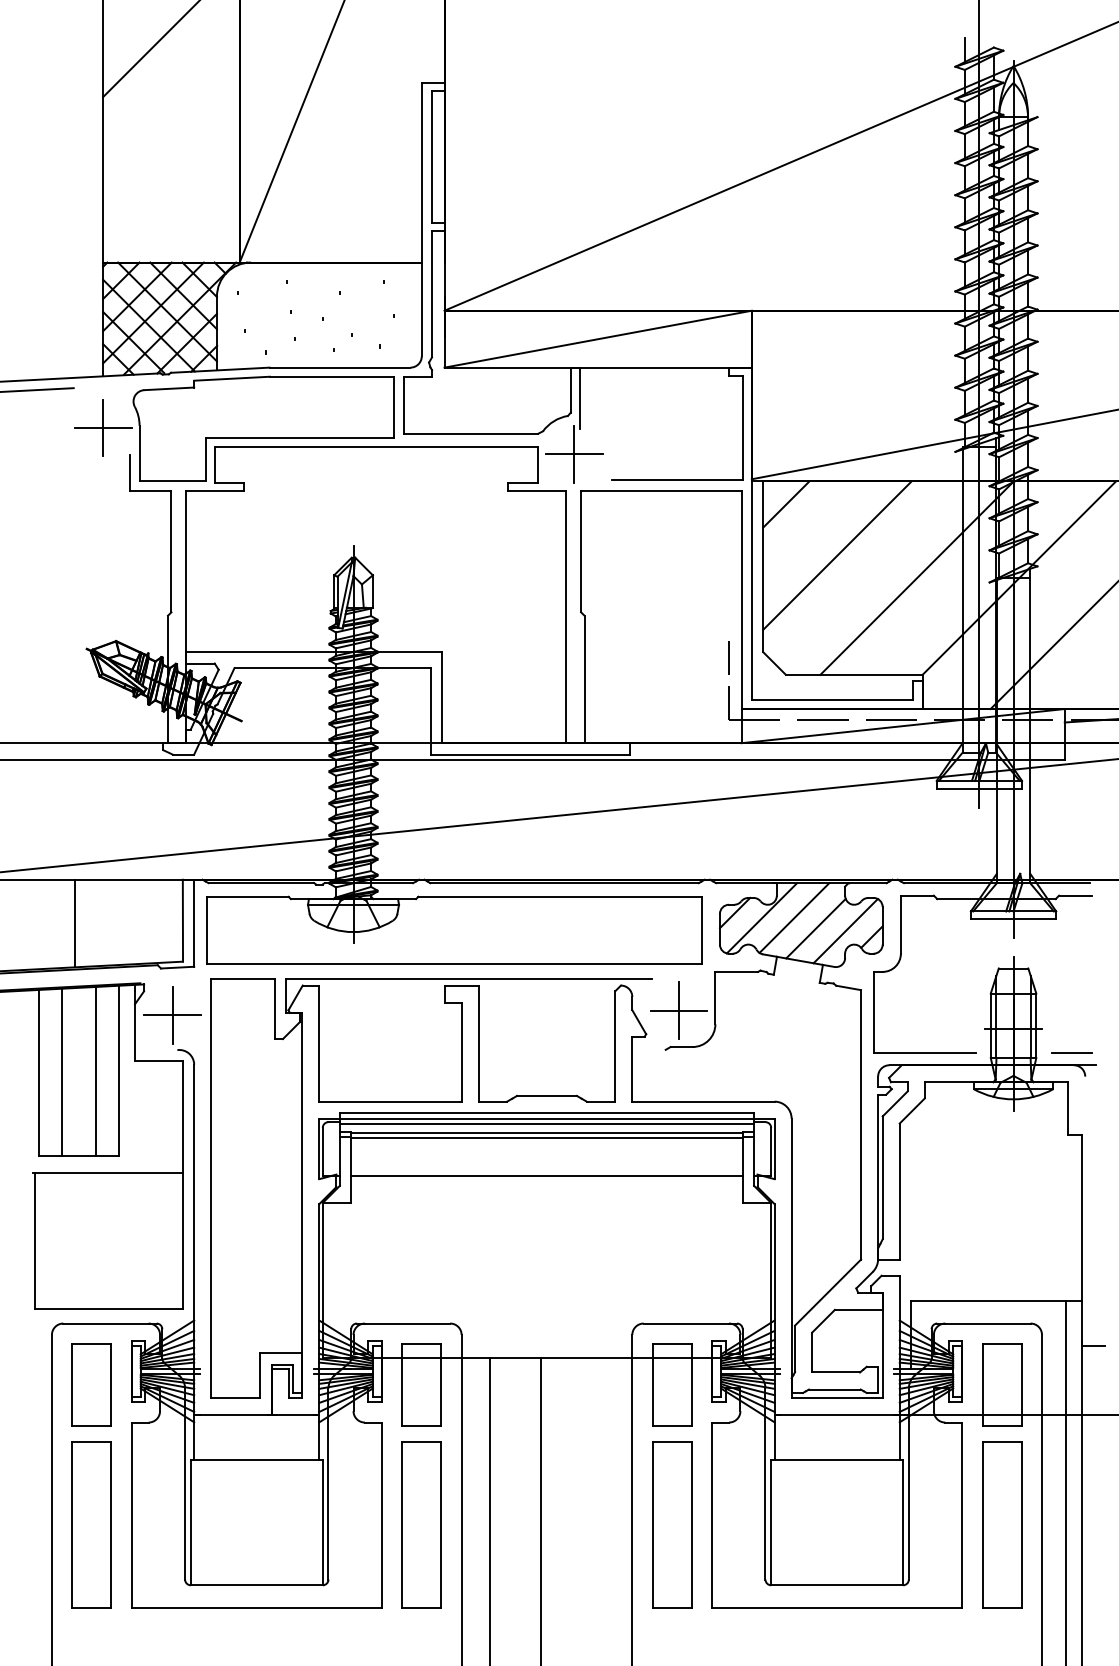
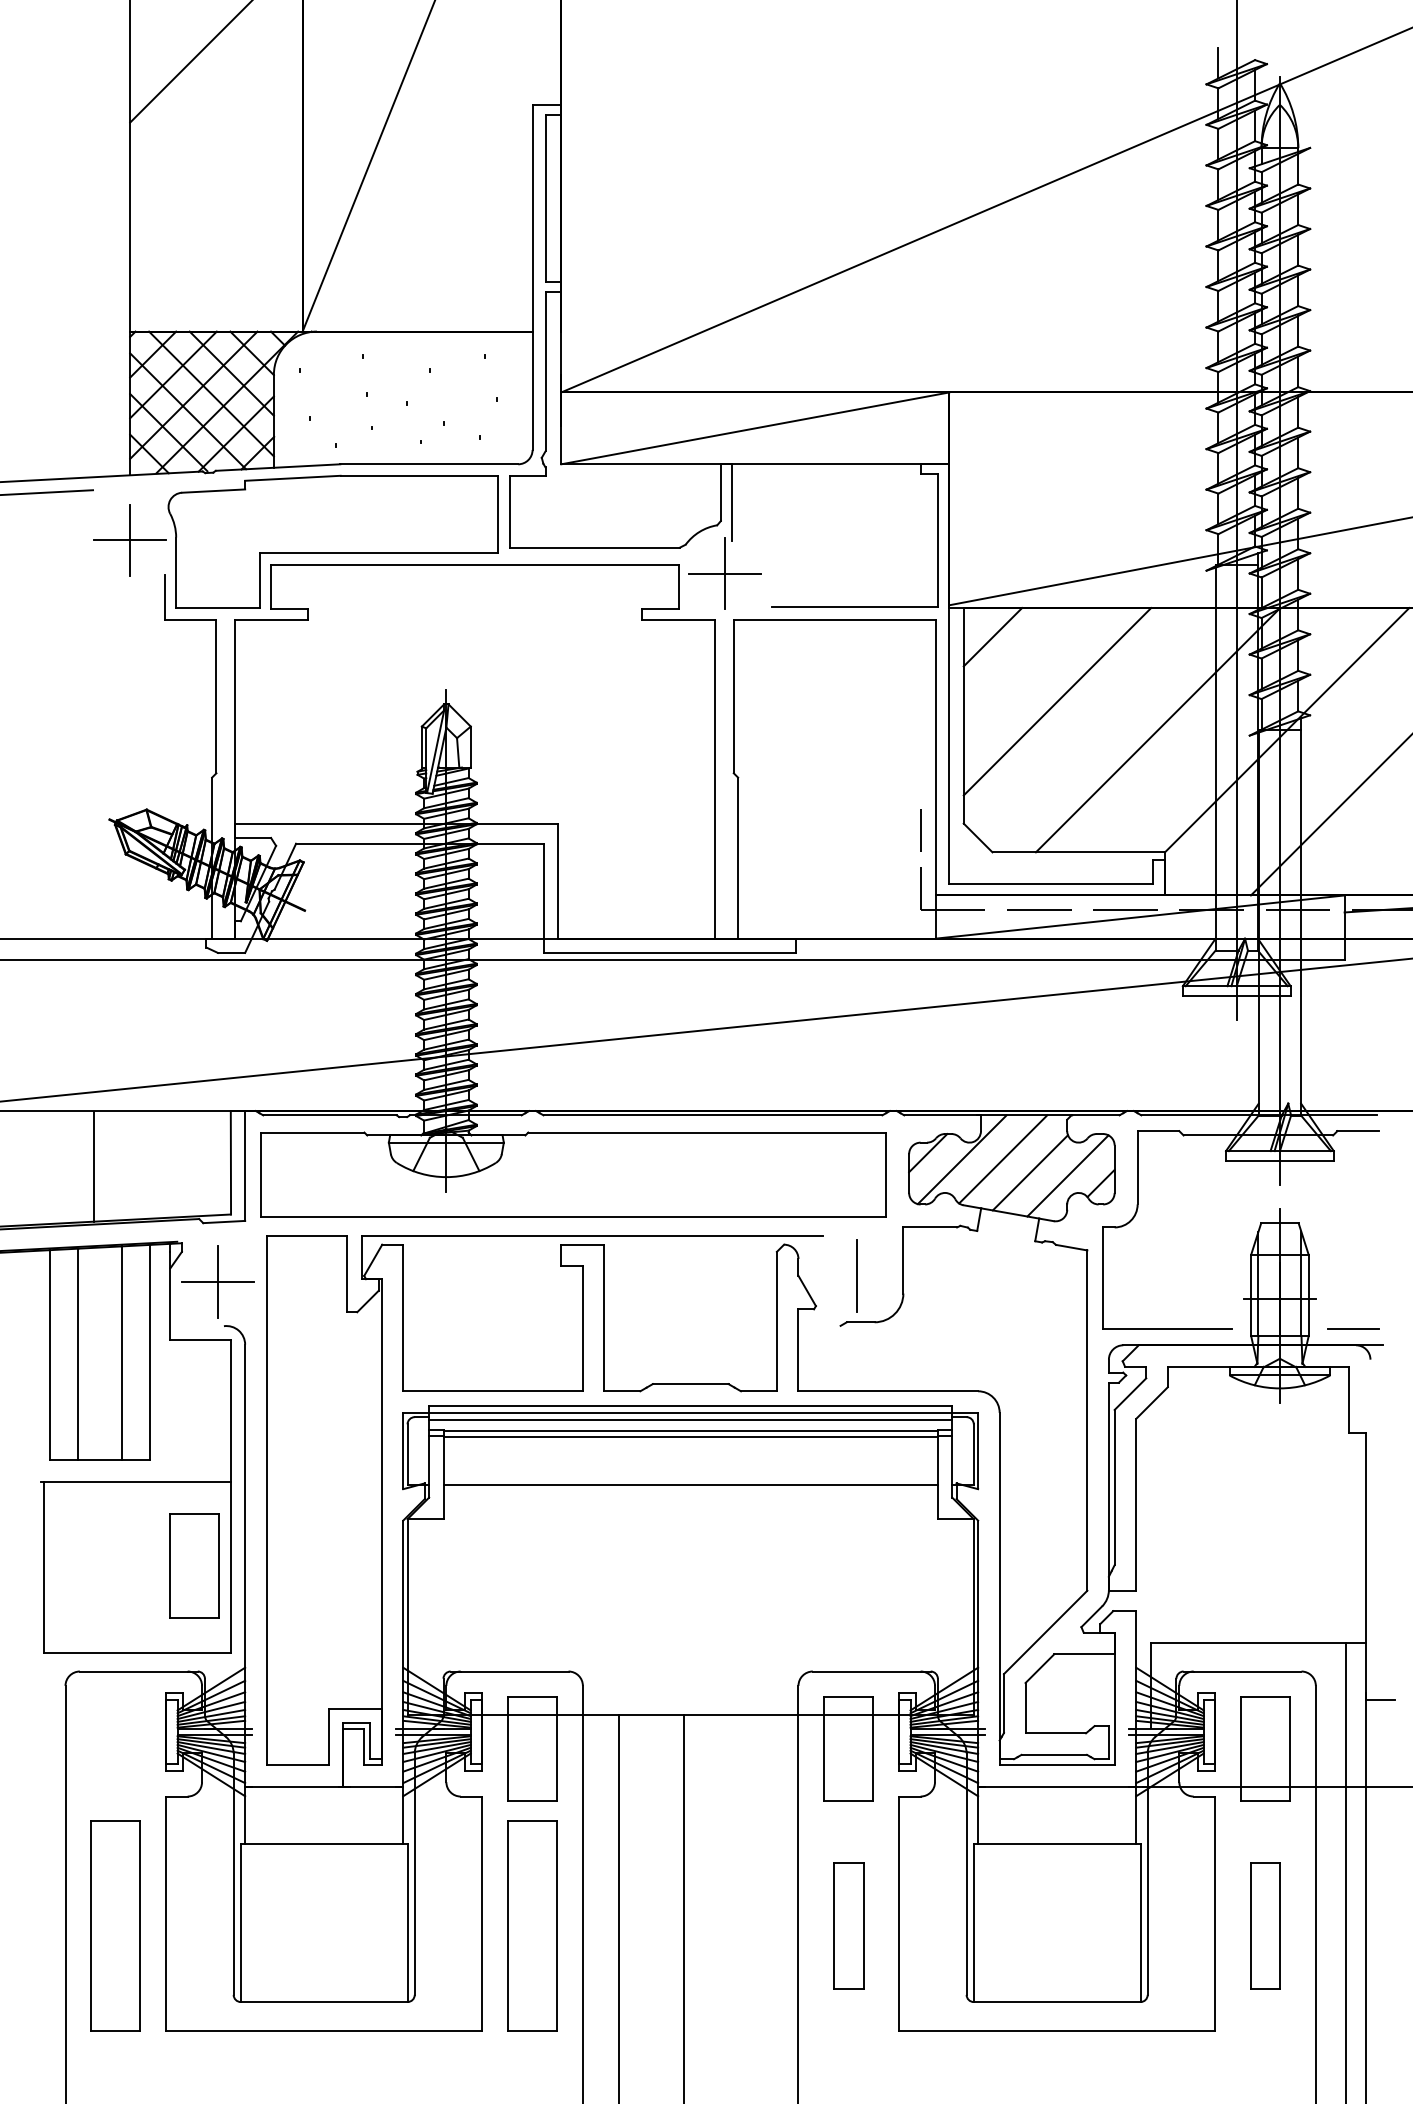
line: (678, 1010) -> (856, 1276), removed
part: (91, 1384) -> (193, 1565), moved
part: (672, 1524) -> (849, 1925), size x0.6
part: (1002, 1524) -> (1265, 1925), size x0.6

